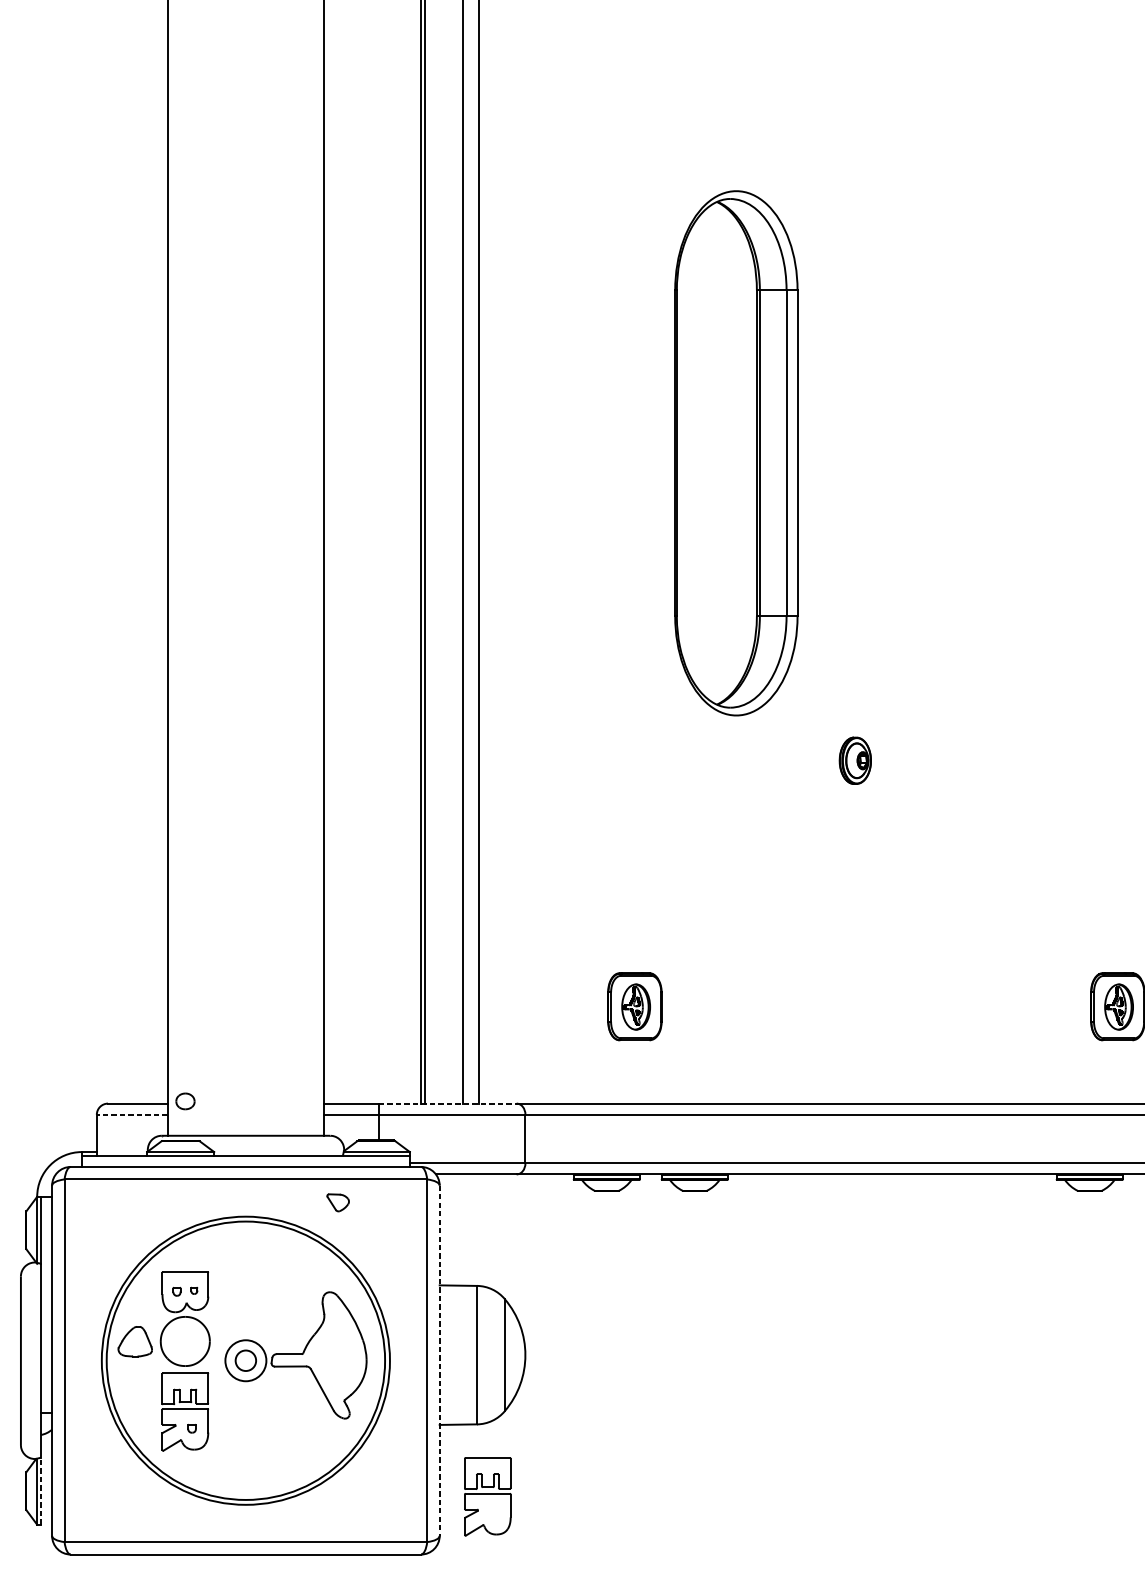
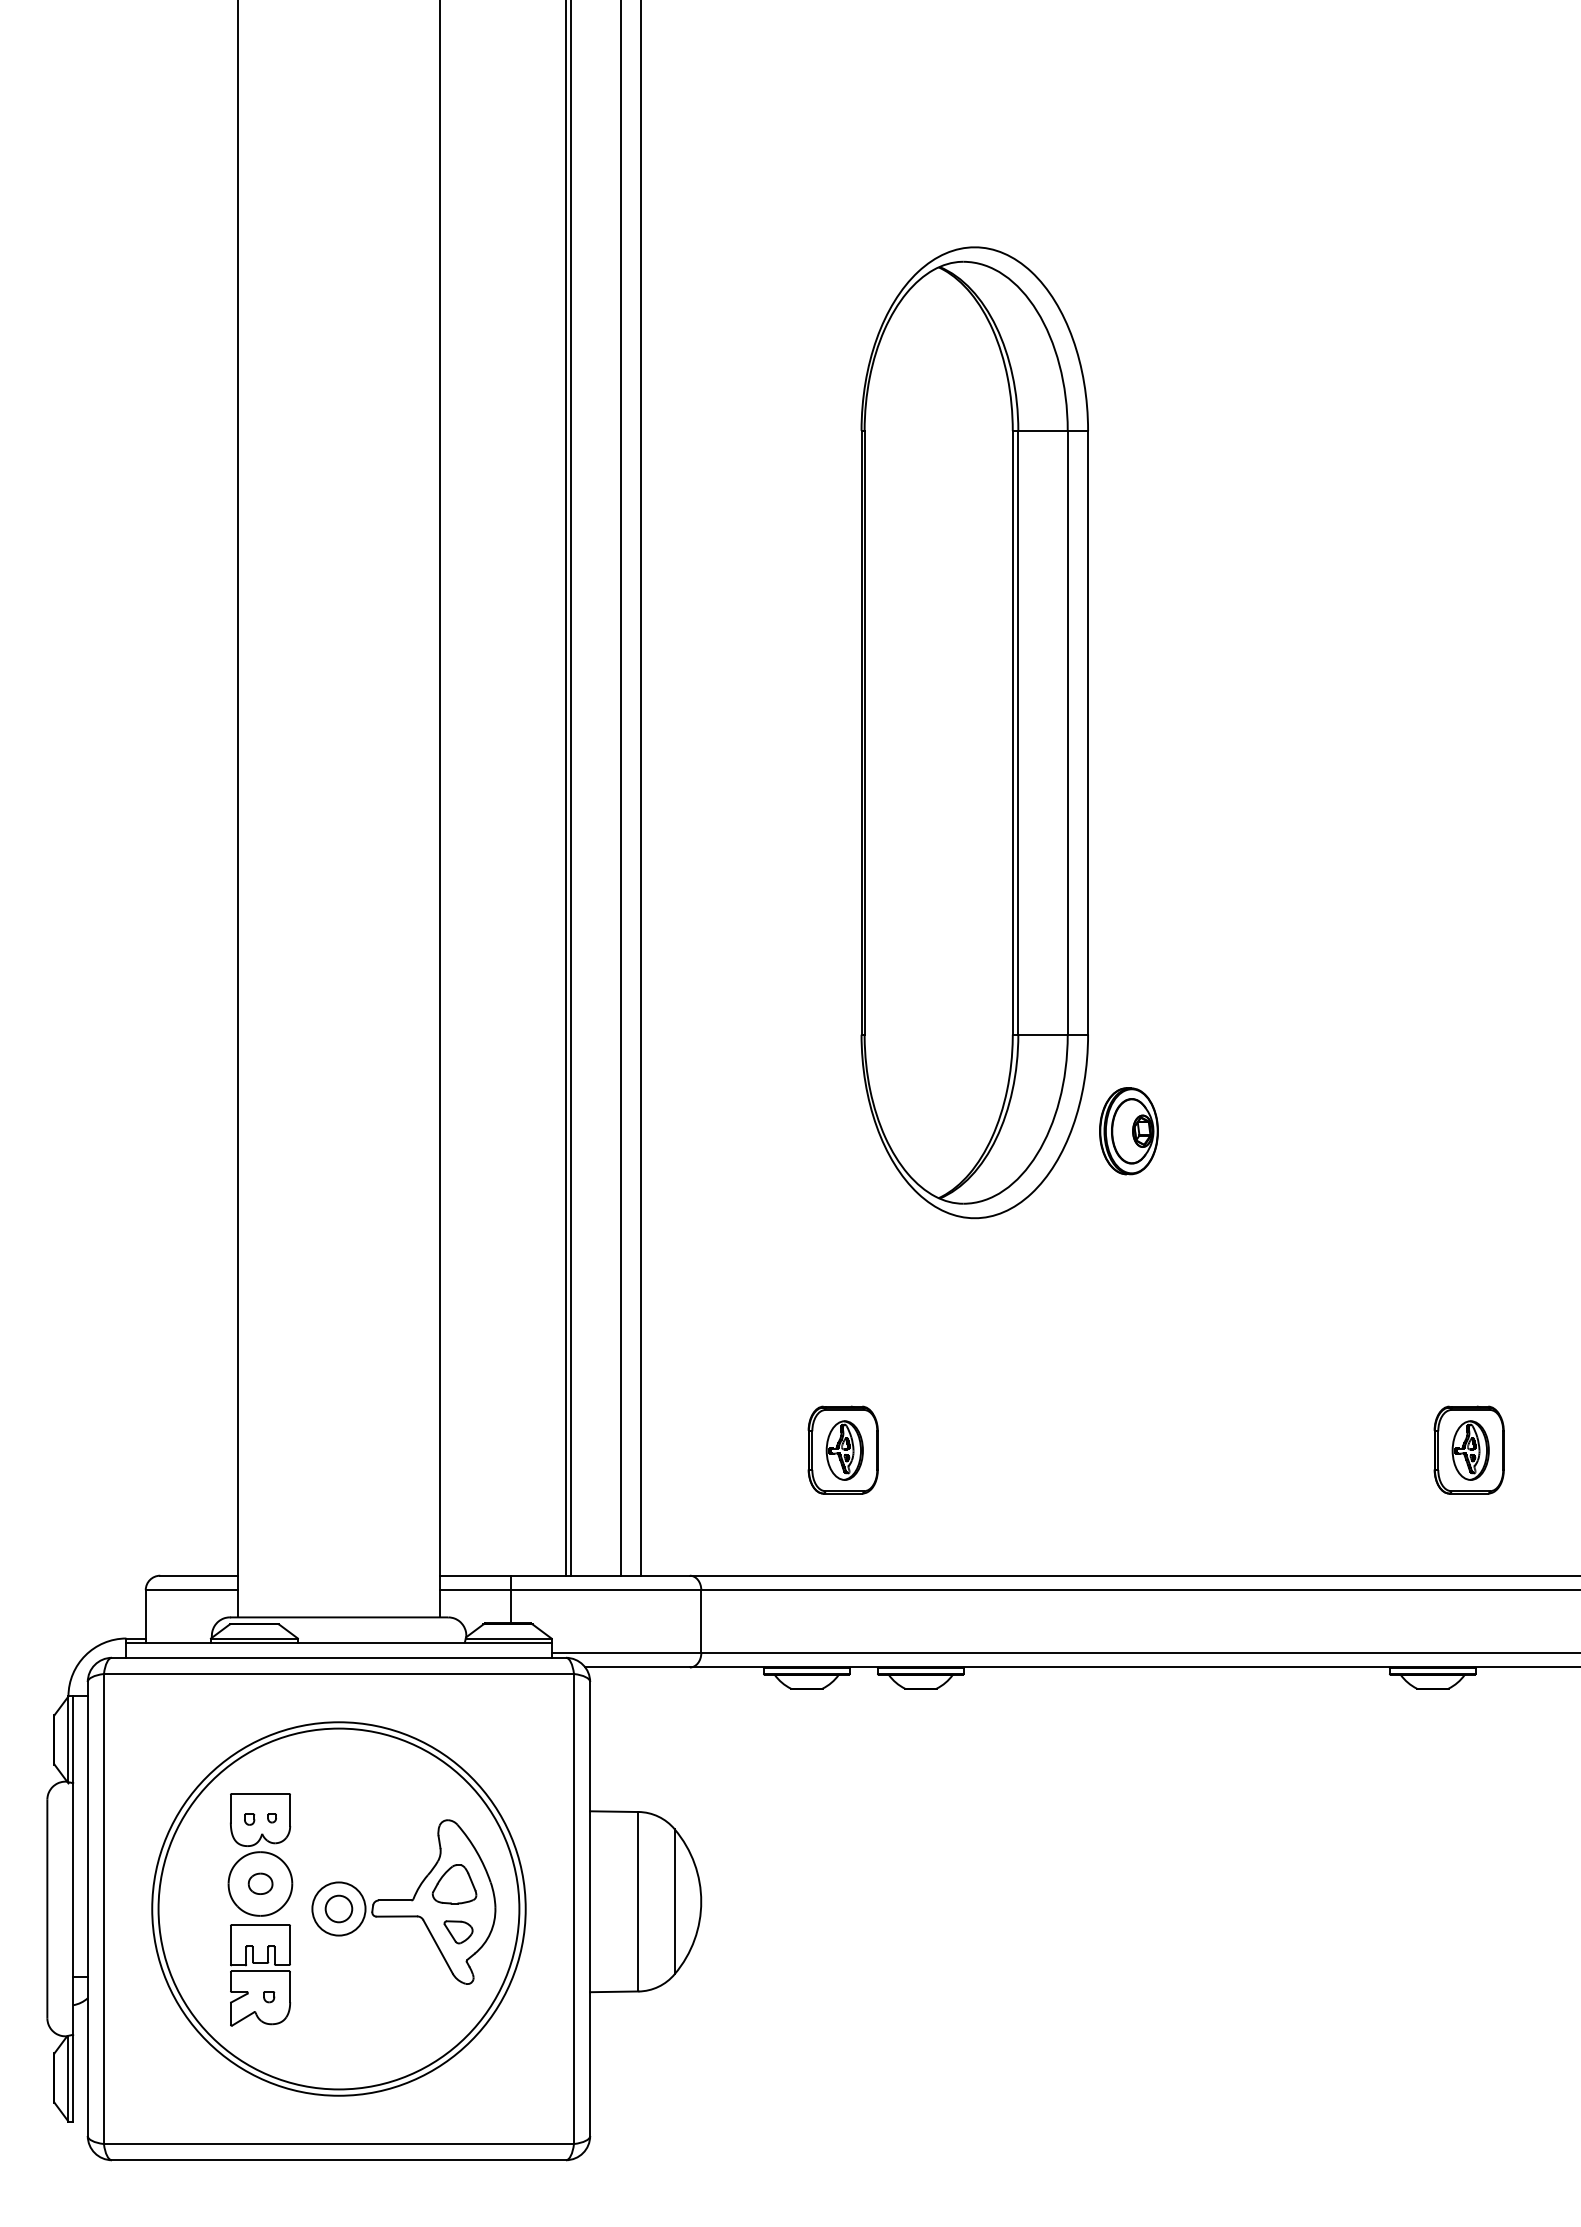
part: (736, 453) -> (974, 732), size x1.43
part: (855, 760) -> (1128, 1131), size x1.43
part: (185, 1101) -> (260, 1883), moved
line: (448, 1103) -> (601, 1575), dashed -> solid
line: (132, 1115) -> (191, 1590), dashed -> solid
part: (338, 1202) -> (458, 1932), moved
part: (135, 1341) -> (454, 1884), moved
line: (439, 1361) -> (590, 1909), dashed -> solid
line: (41, 1490) -> (73, 2077), dashed -> solid
part: (487, 1496) -> (652, 2085), removed

